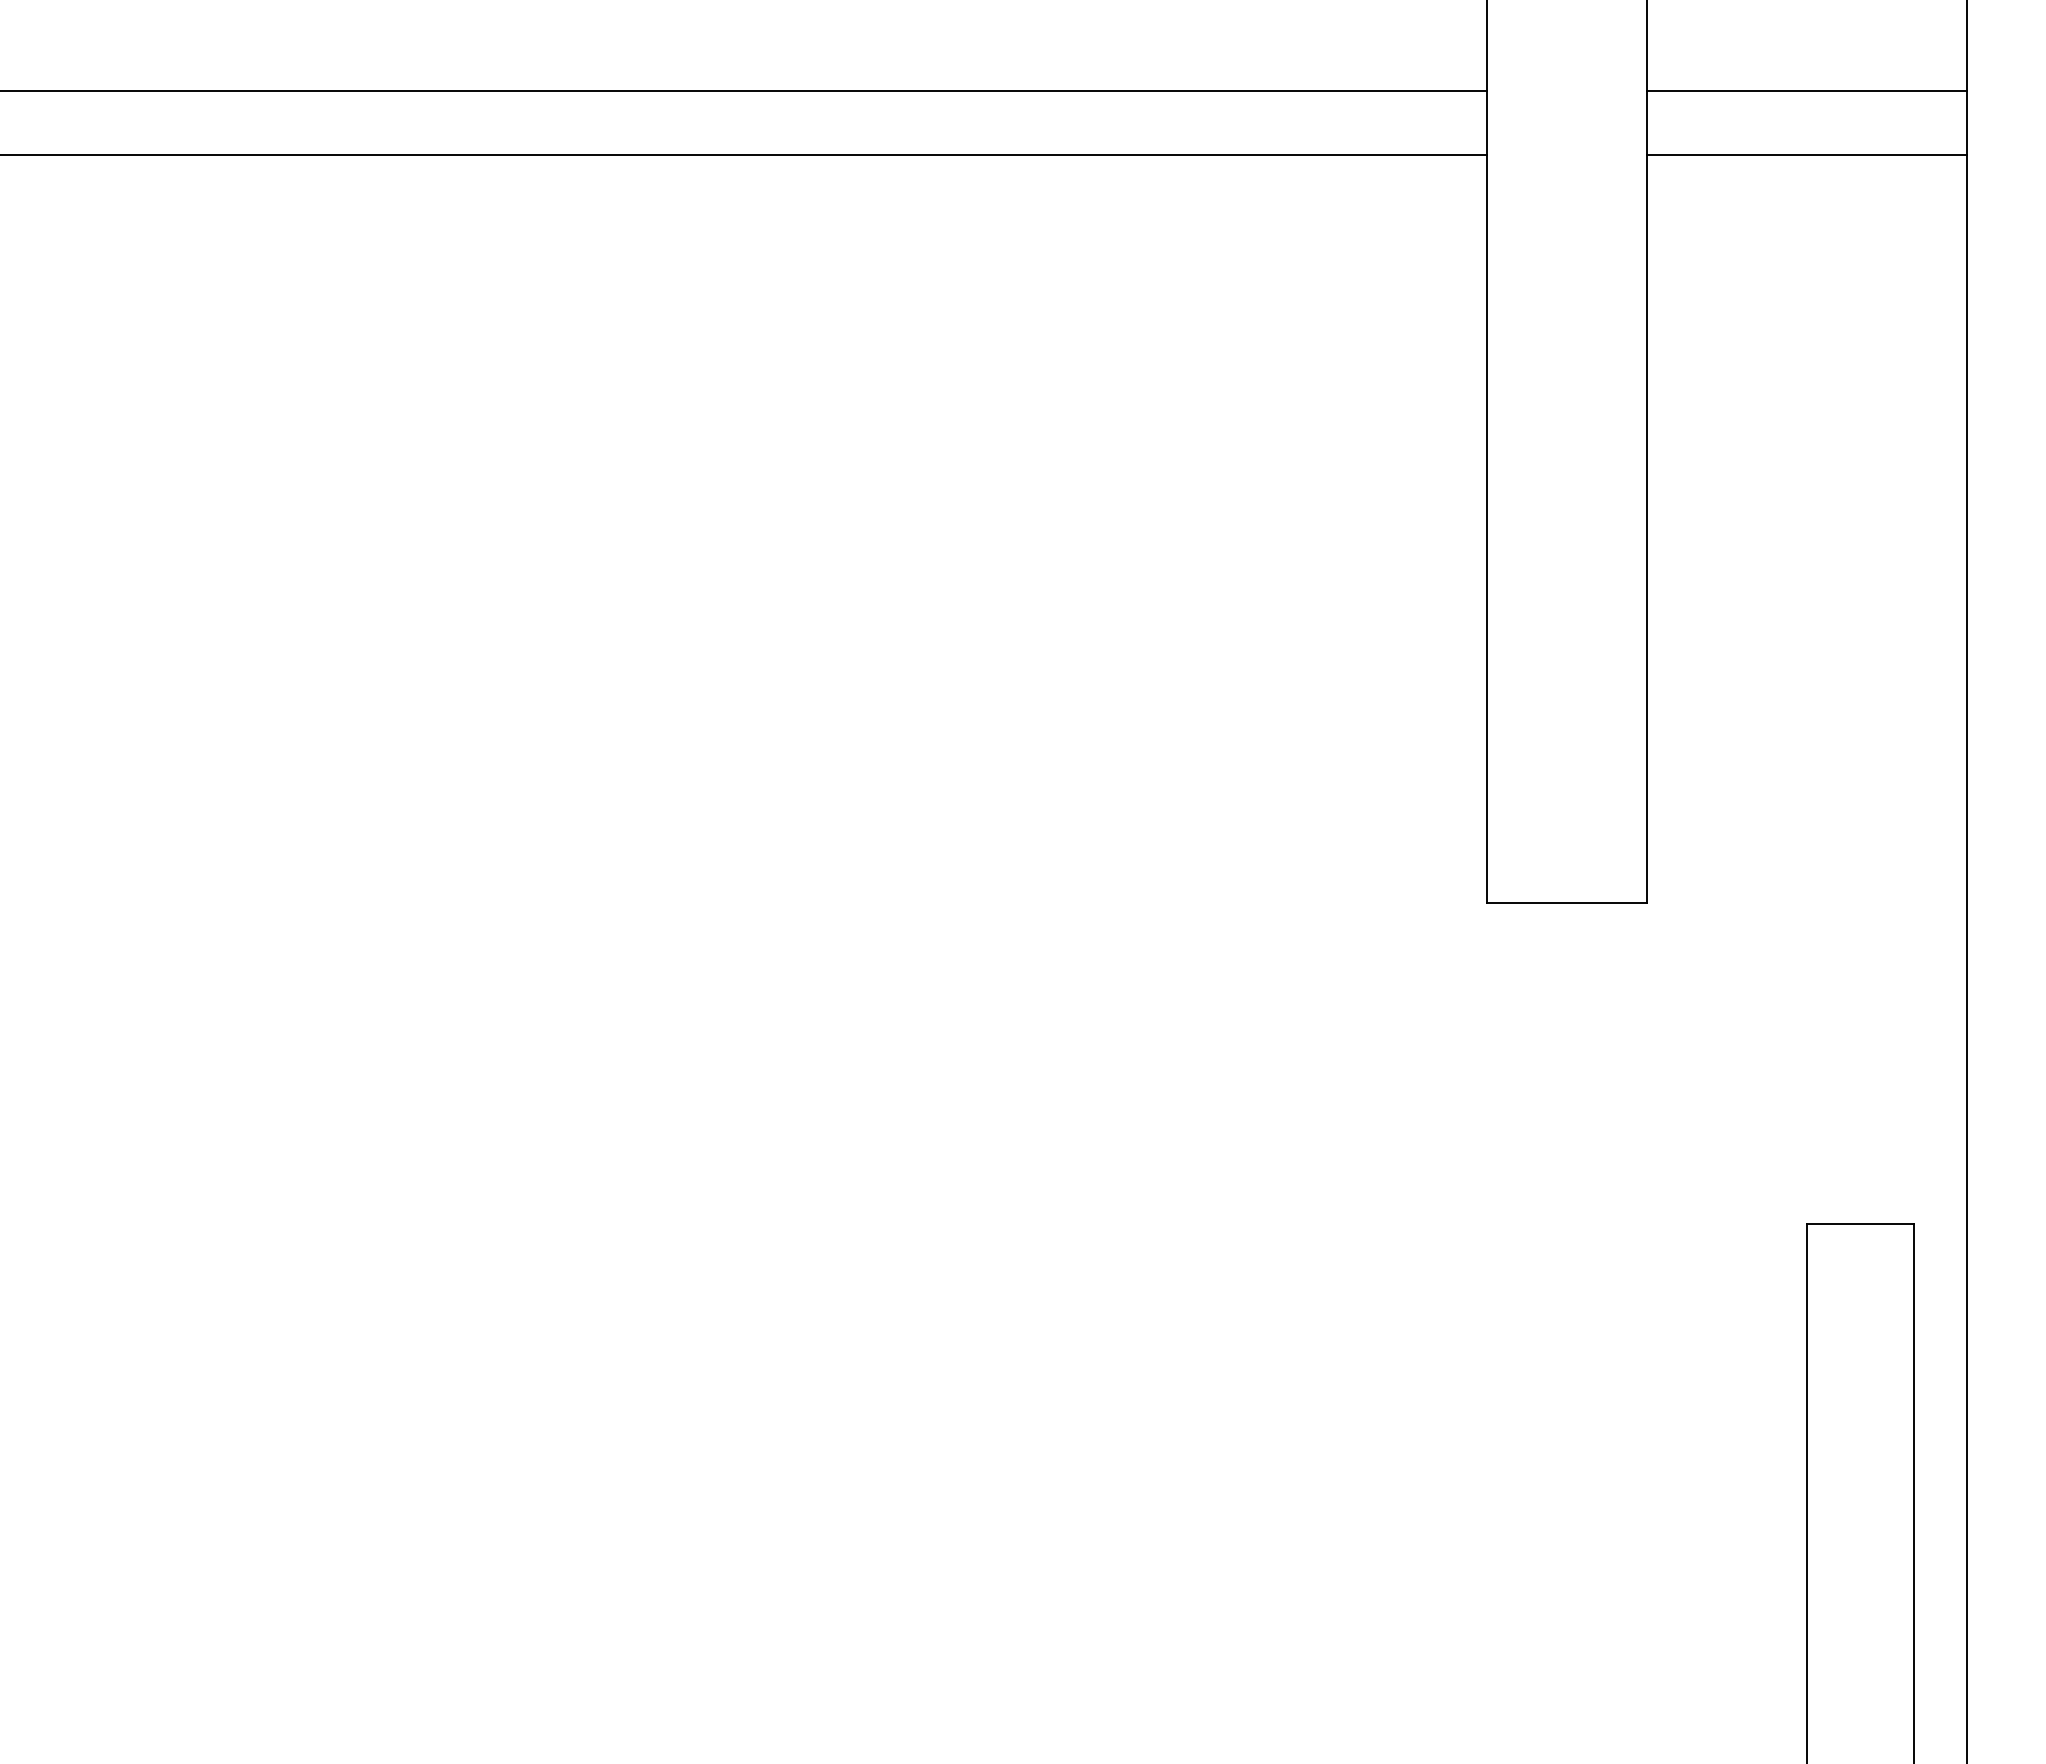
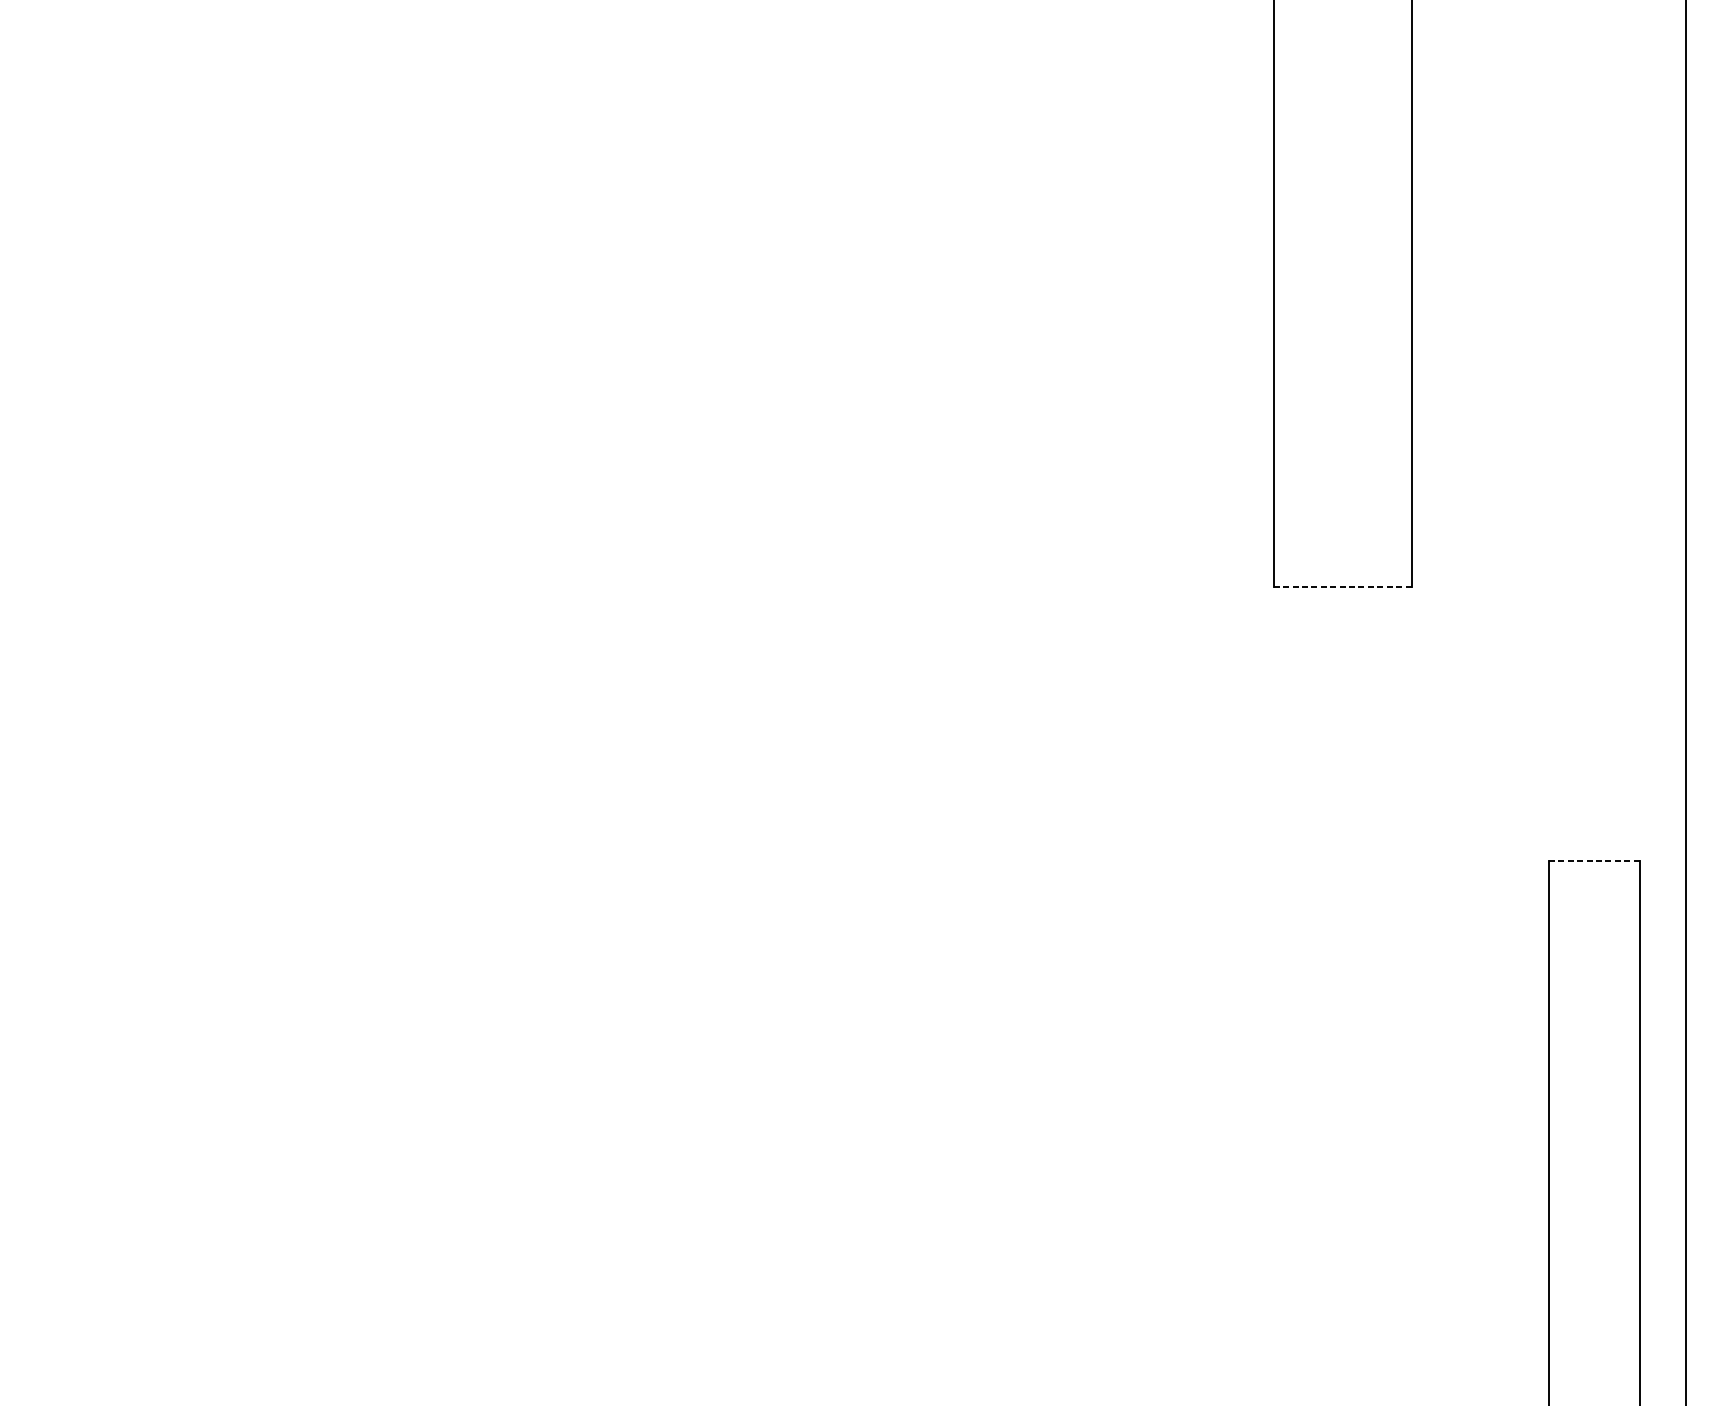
line: (1566, 903) -> (1342, 586), solid -> dashed
line: (1861, 1223) -> (1595, 860), solid -> dashed

